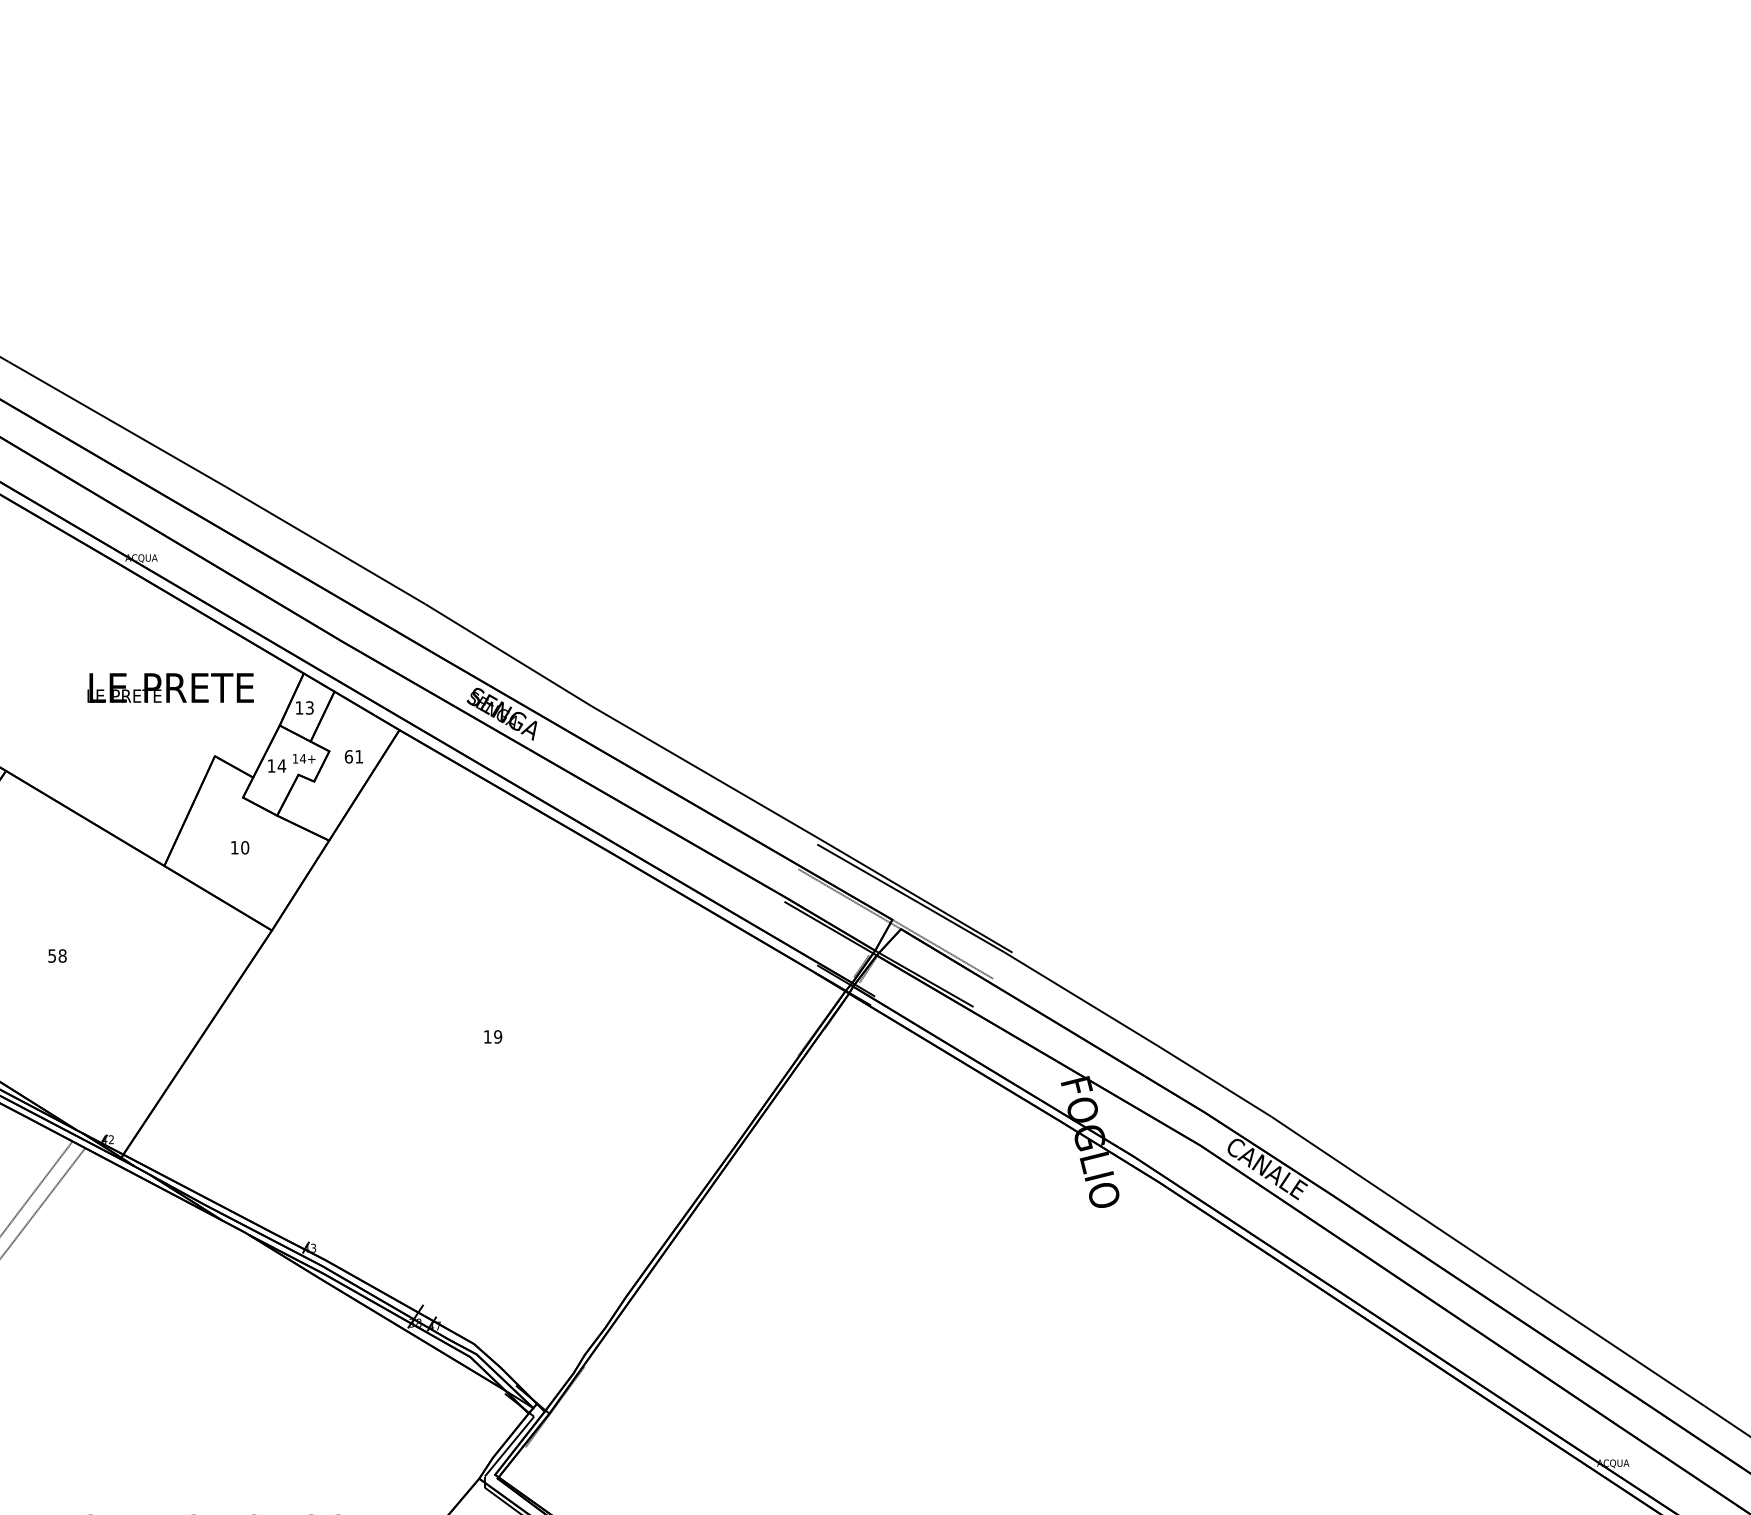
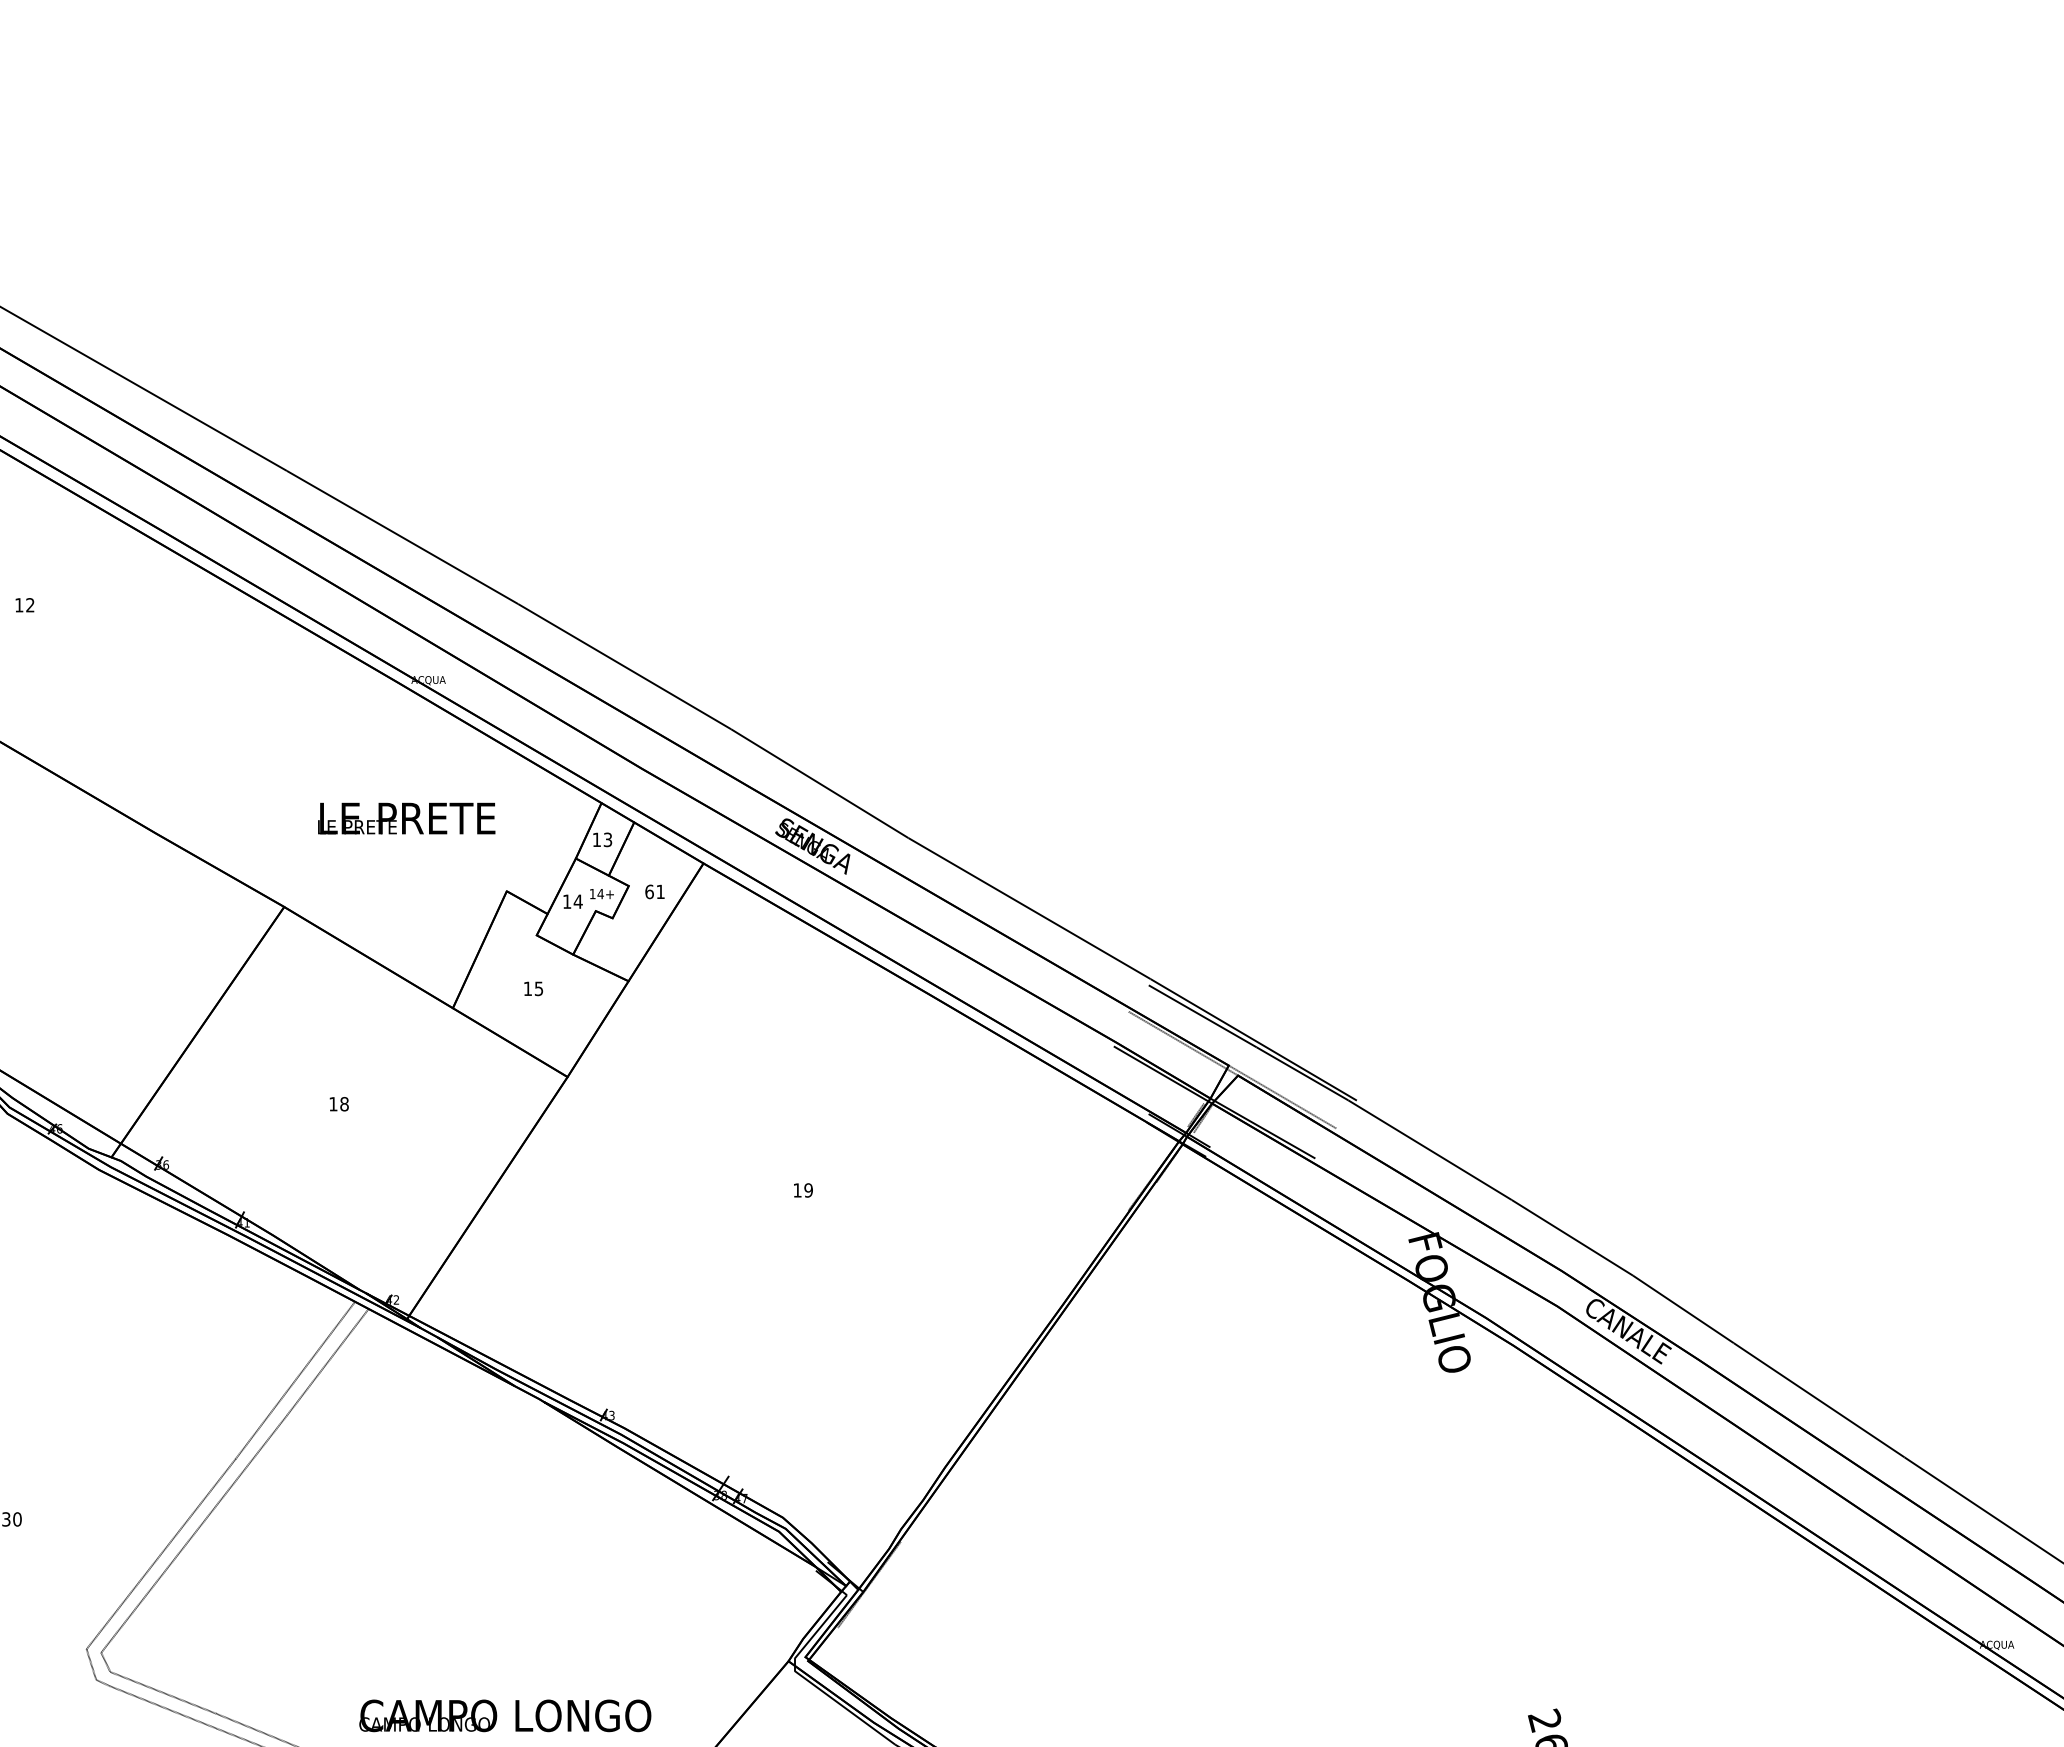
text: (170, 687) -> (406, 818), moved
text: (244, 847) -> (538, 988), 10 -> 15
text: (52, 956) -> (333, 1104), 58 -> 18

